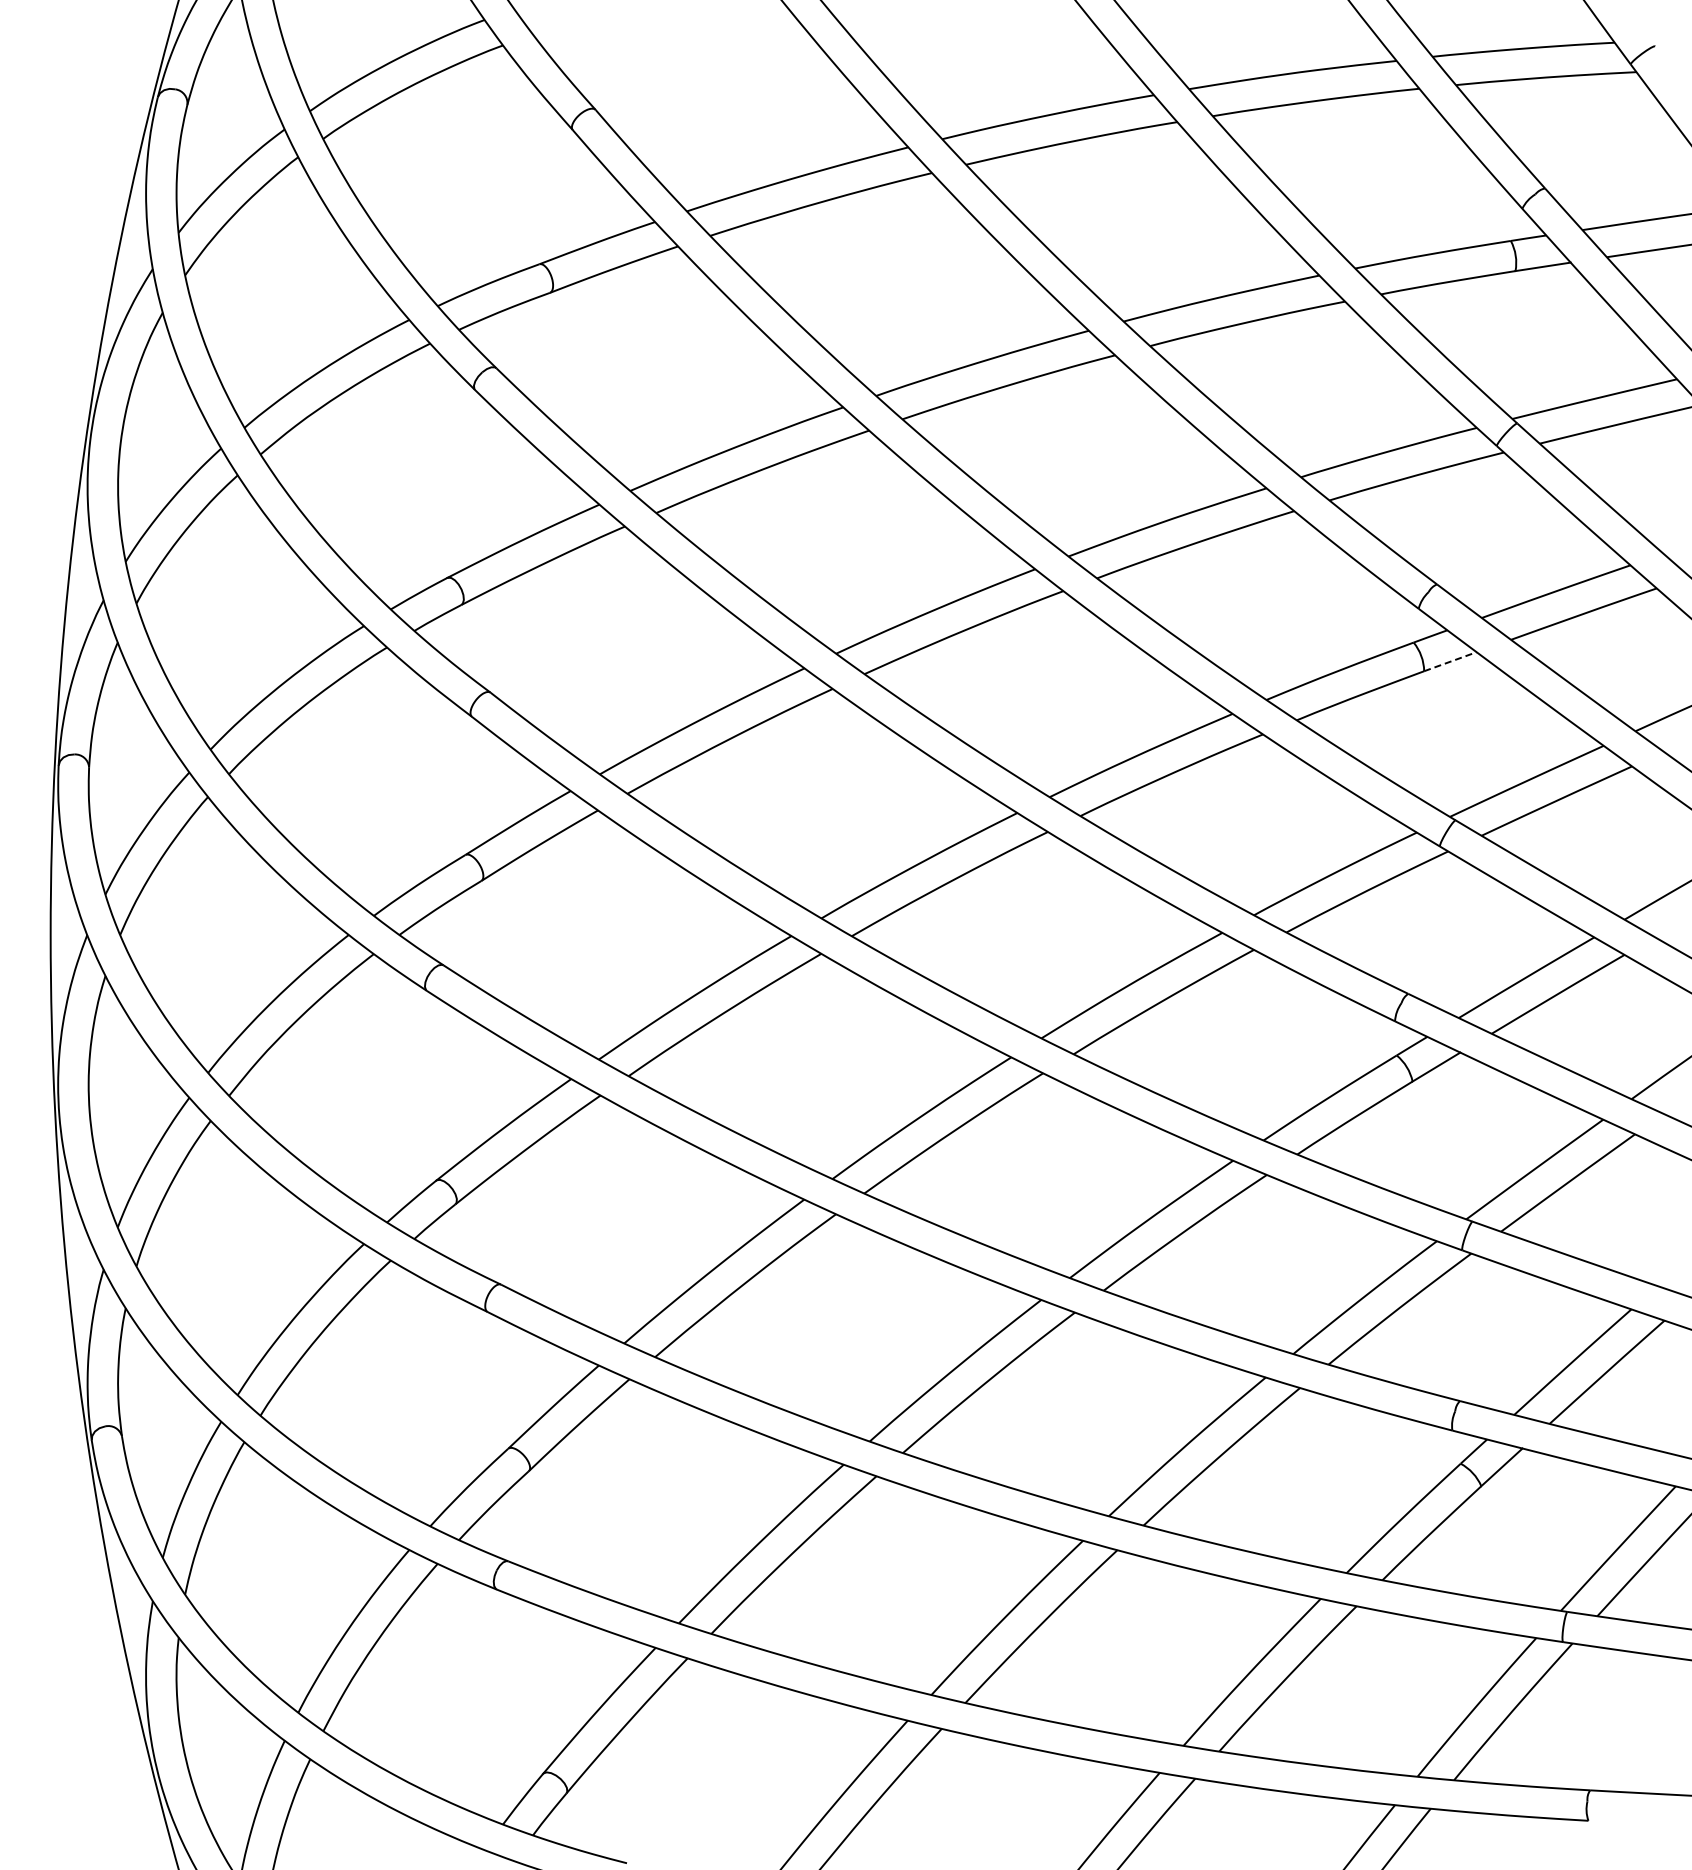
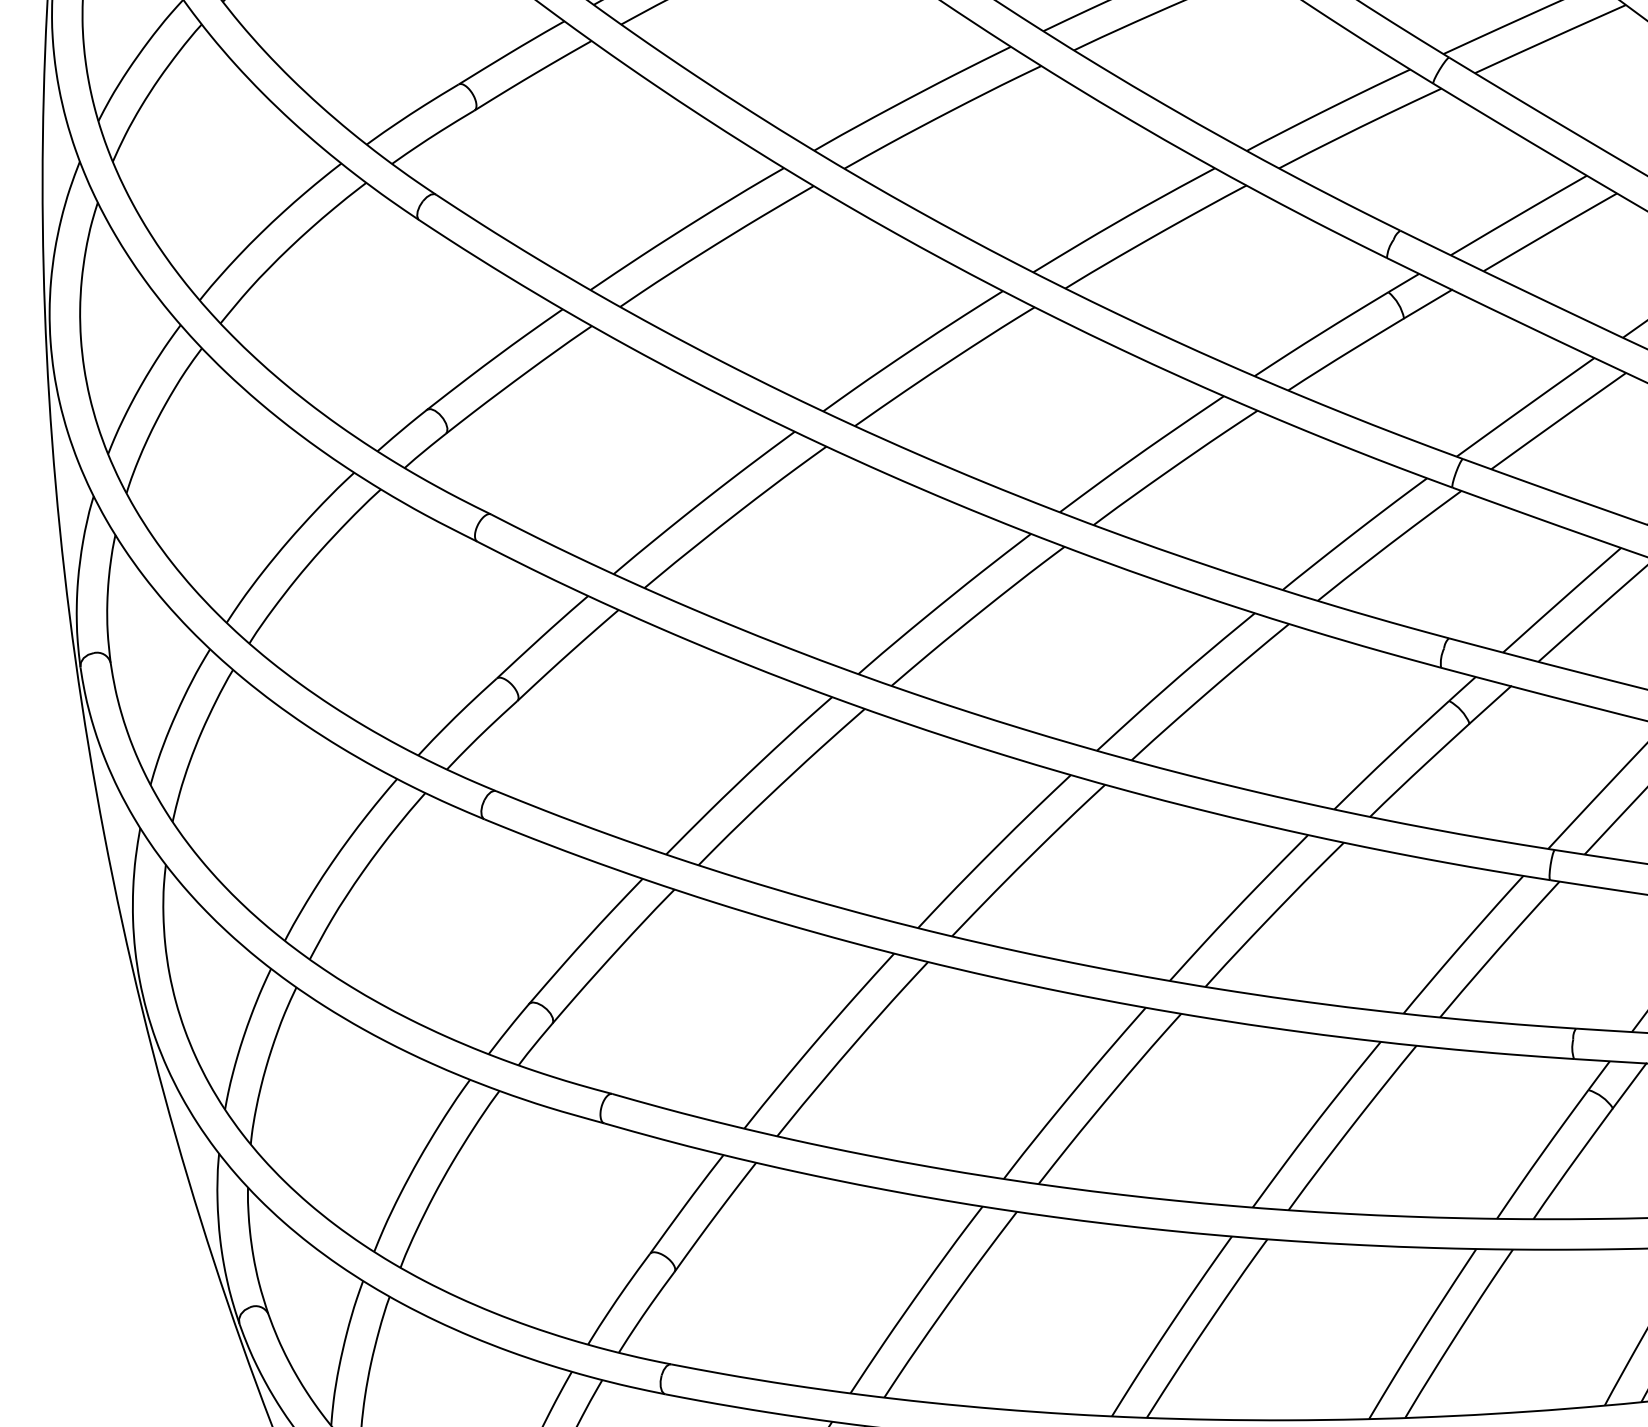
line: (1450, 661) -> (1428, 303), dashed -> solid

